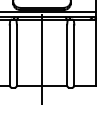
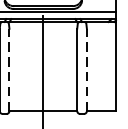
line: (16, 54) -> (8, 69), solid -> dashed
line: (74, 54) -> (87, 69), solid -> dashed

